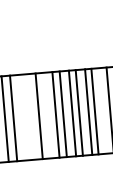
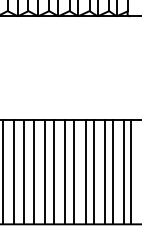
line: (104, 111) -> (124, 172), added
line: (47, 115) -> (54, 172), added
line: (22, 117) -> (24, 172), added
line: (30, 117) -> (34, 172), added

